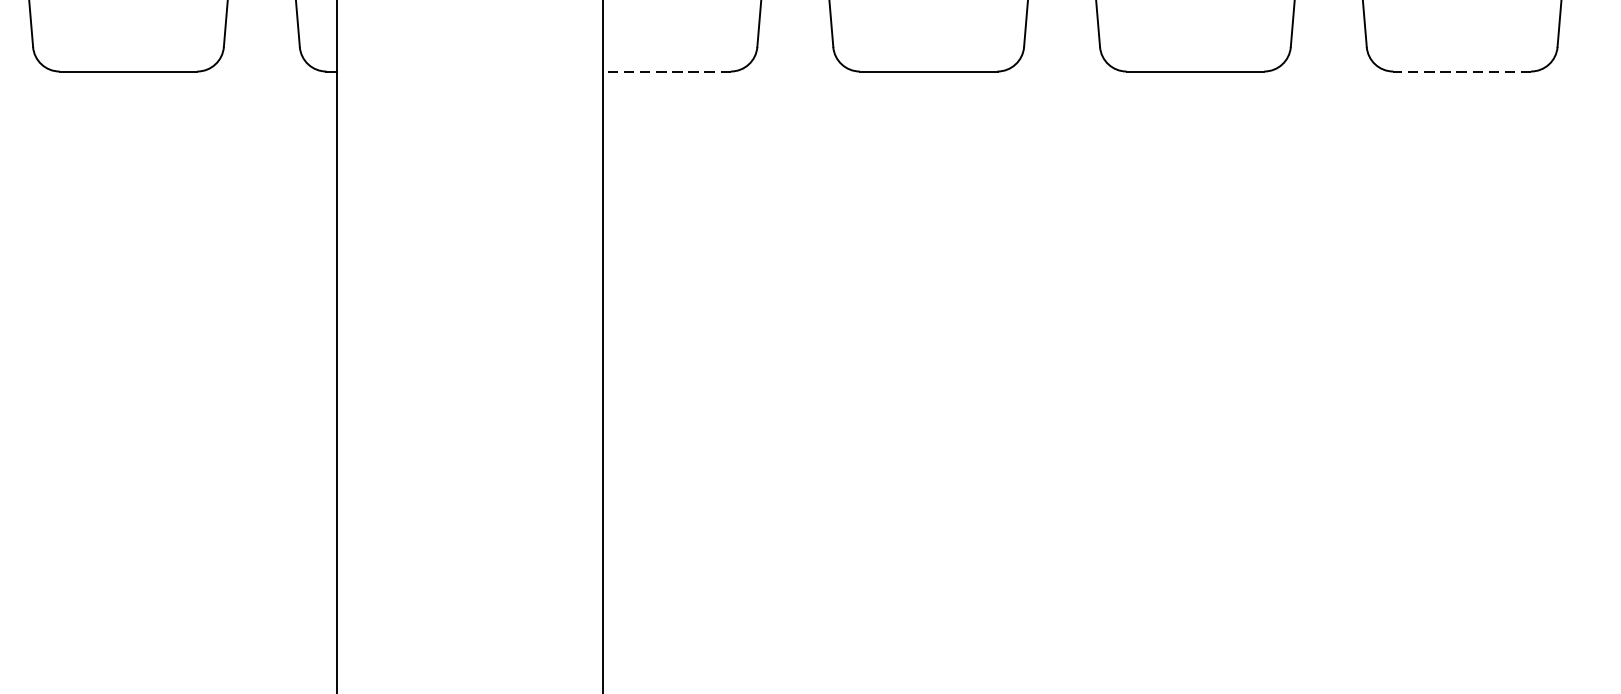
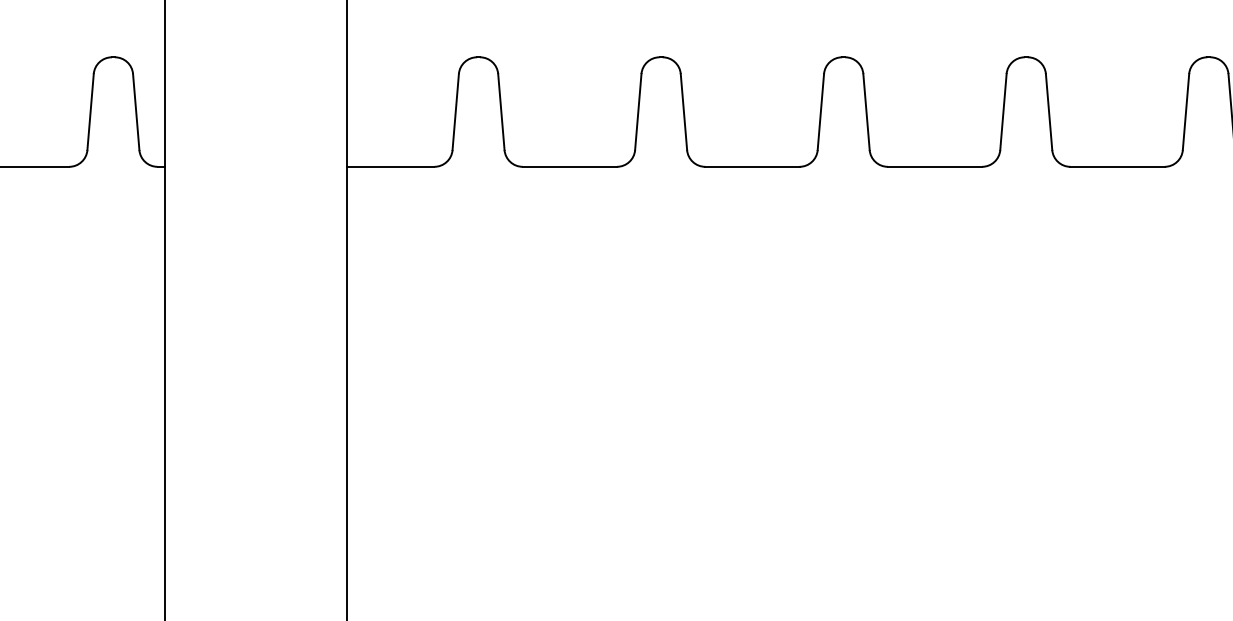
line: (666, 71) -> (390, 166), dashed -> solid
line: (1461, 71) -> (934, 166), dashed -> solid

